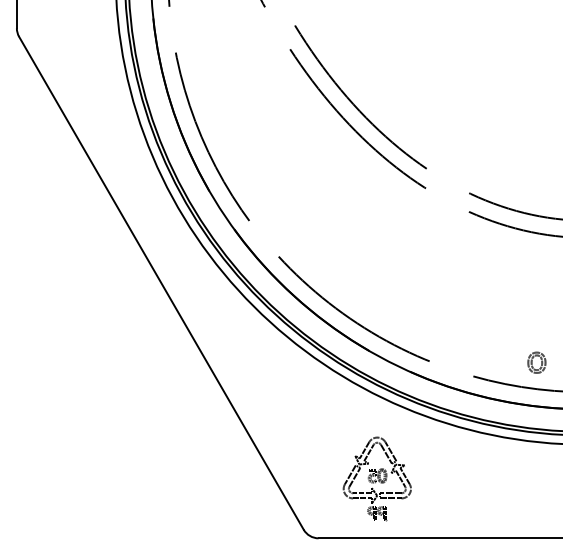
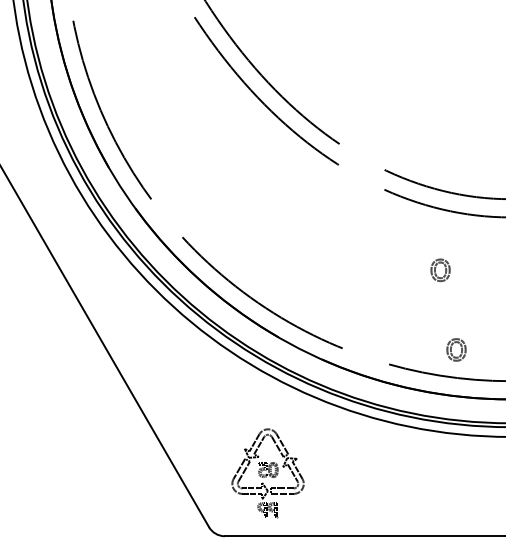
part: (521, 287) -> (440, 270), added
part: (376, 478) -> (267, 472), moved

